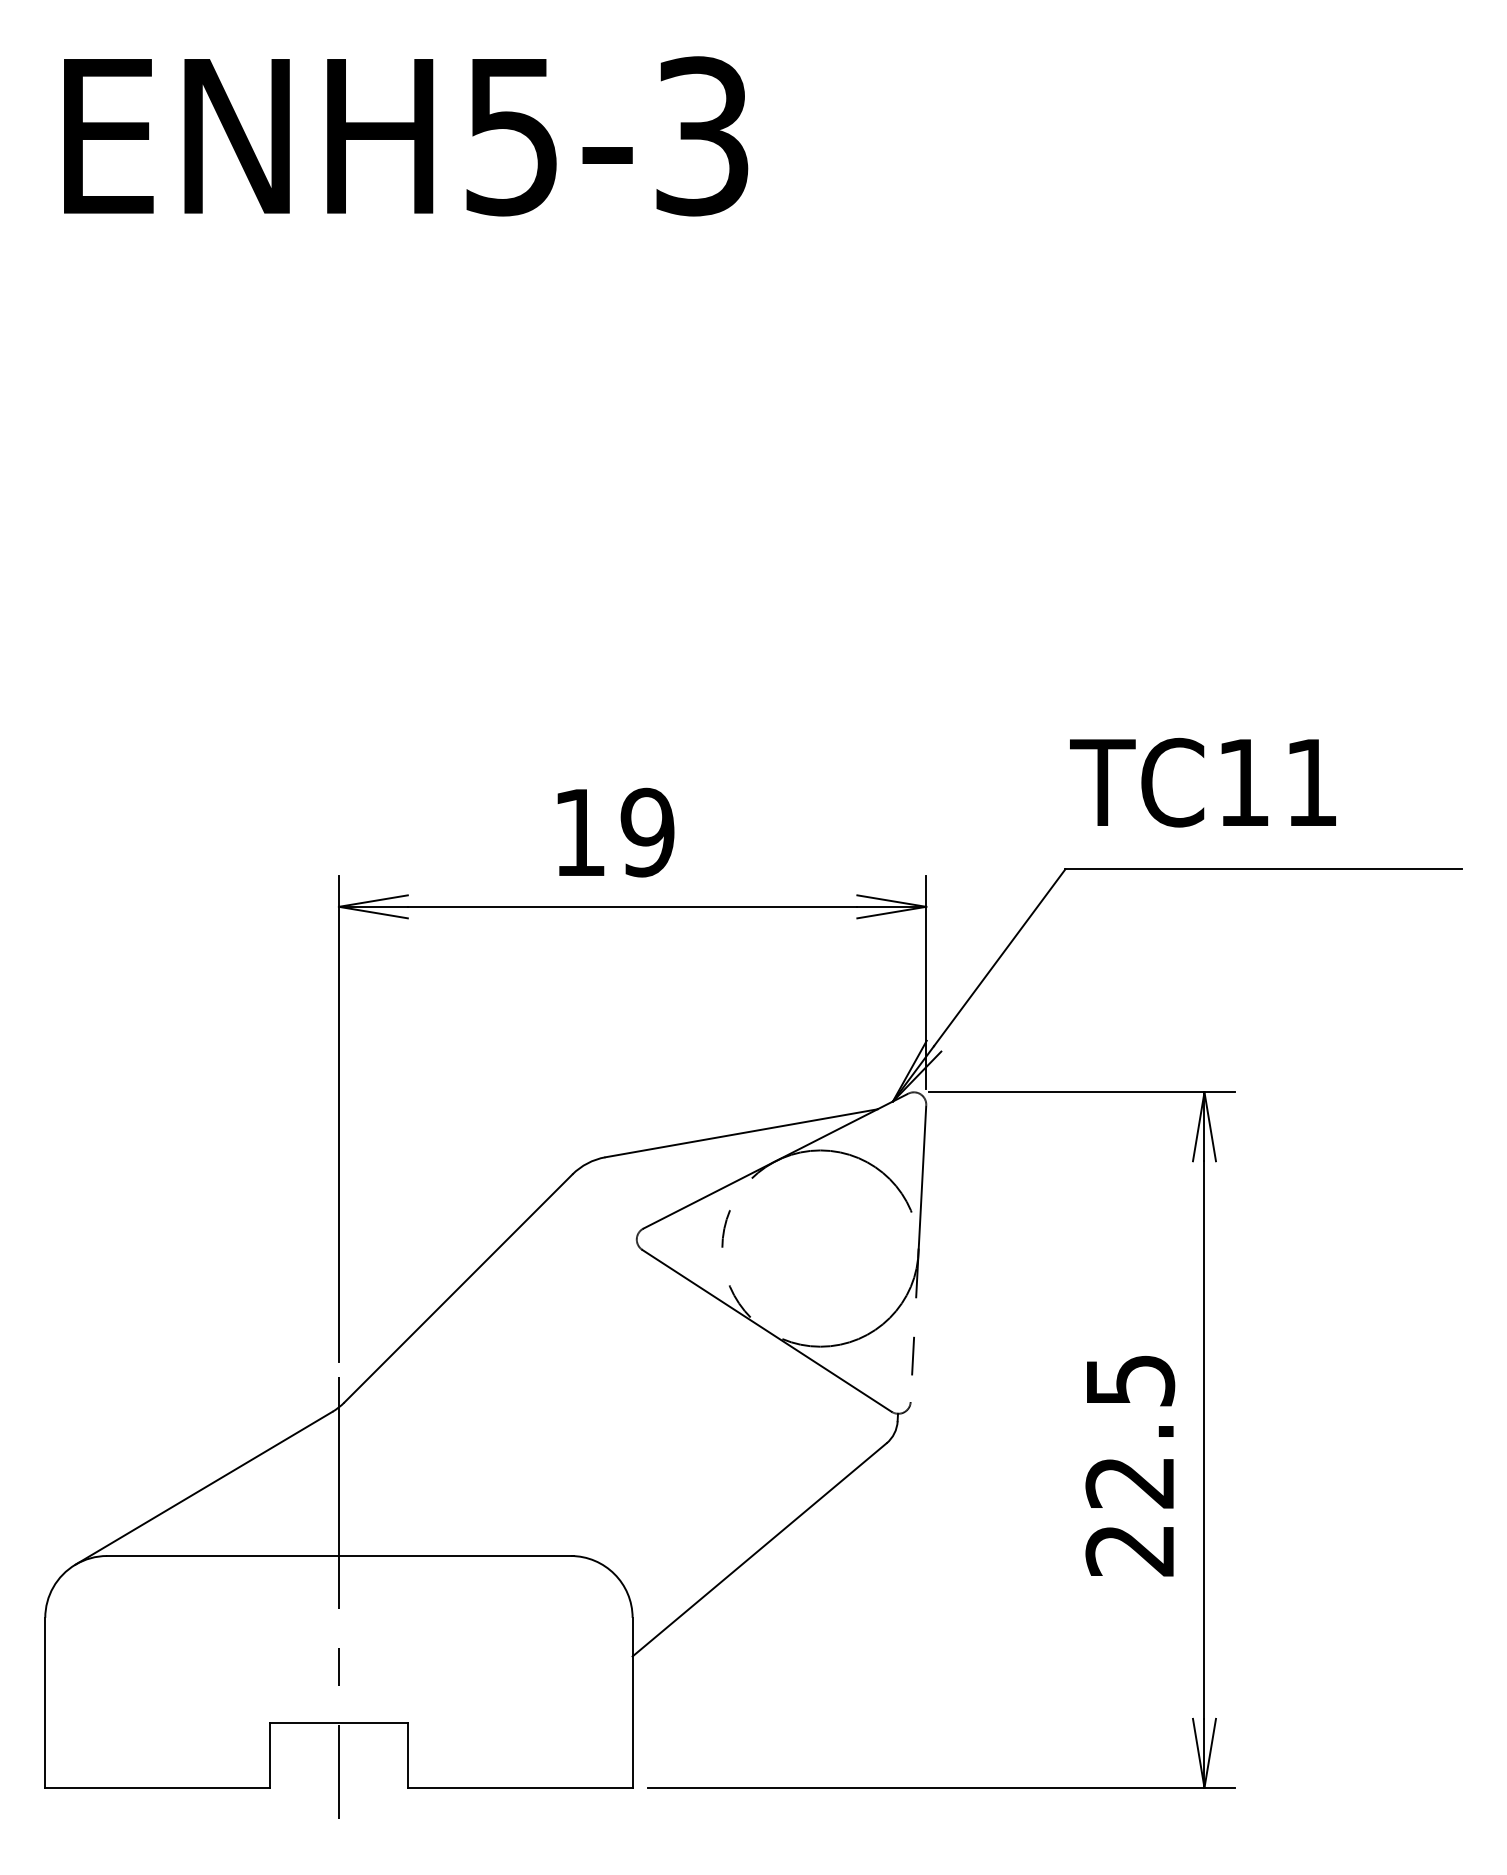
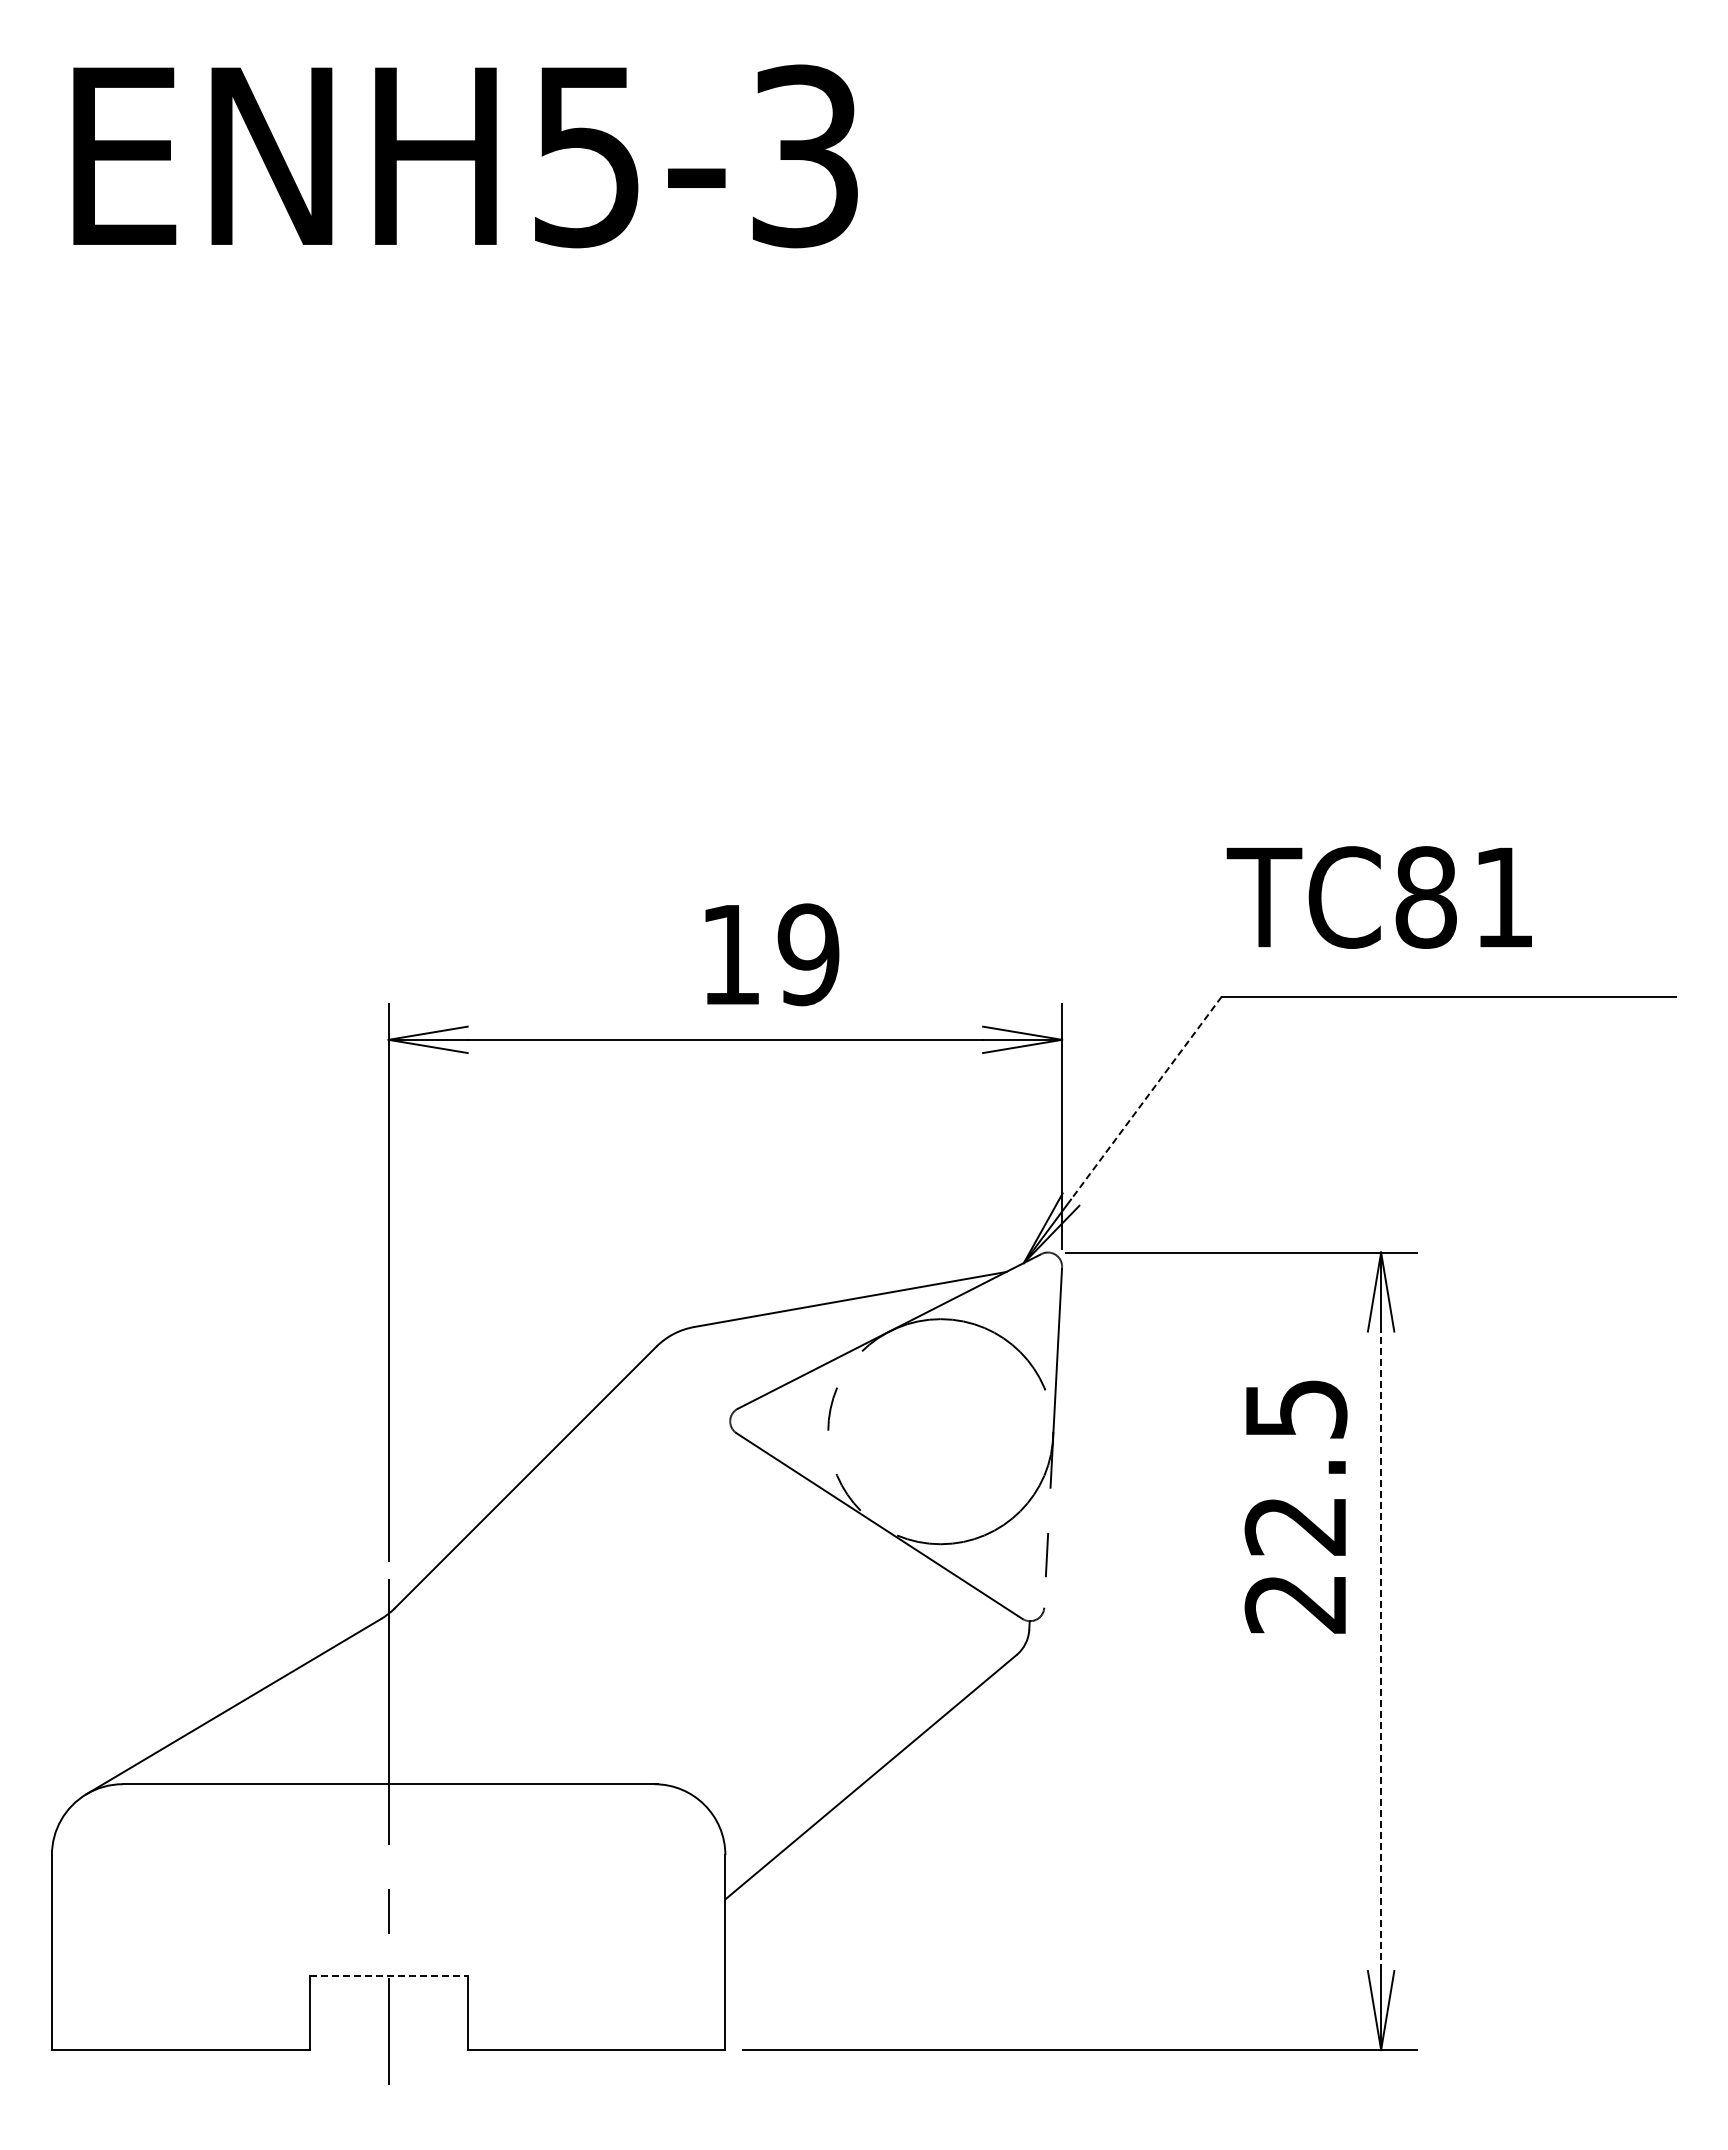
text: (1243, 782) -> (1425, 897), TC11 -> TC81
text: (616, 832) -> (772, 954), moved
line: (999, 957) -> (1146, 1098), solid -> dashed
line: (1204, 1440) -> (1381, 1651), solid -> dashed
text: (1129, 1465) -> (1295, 1506), moved
line: (339, 1722) -> (389, 1975), solid -> dashed

